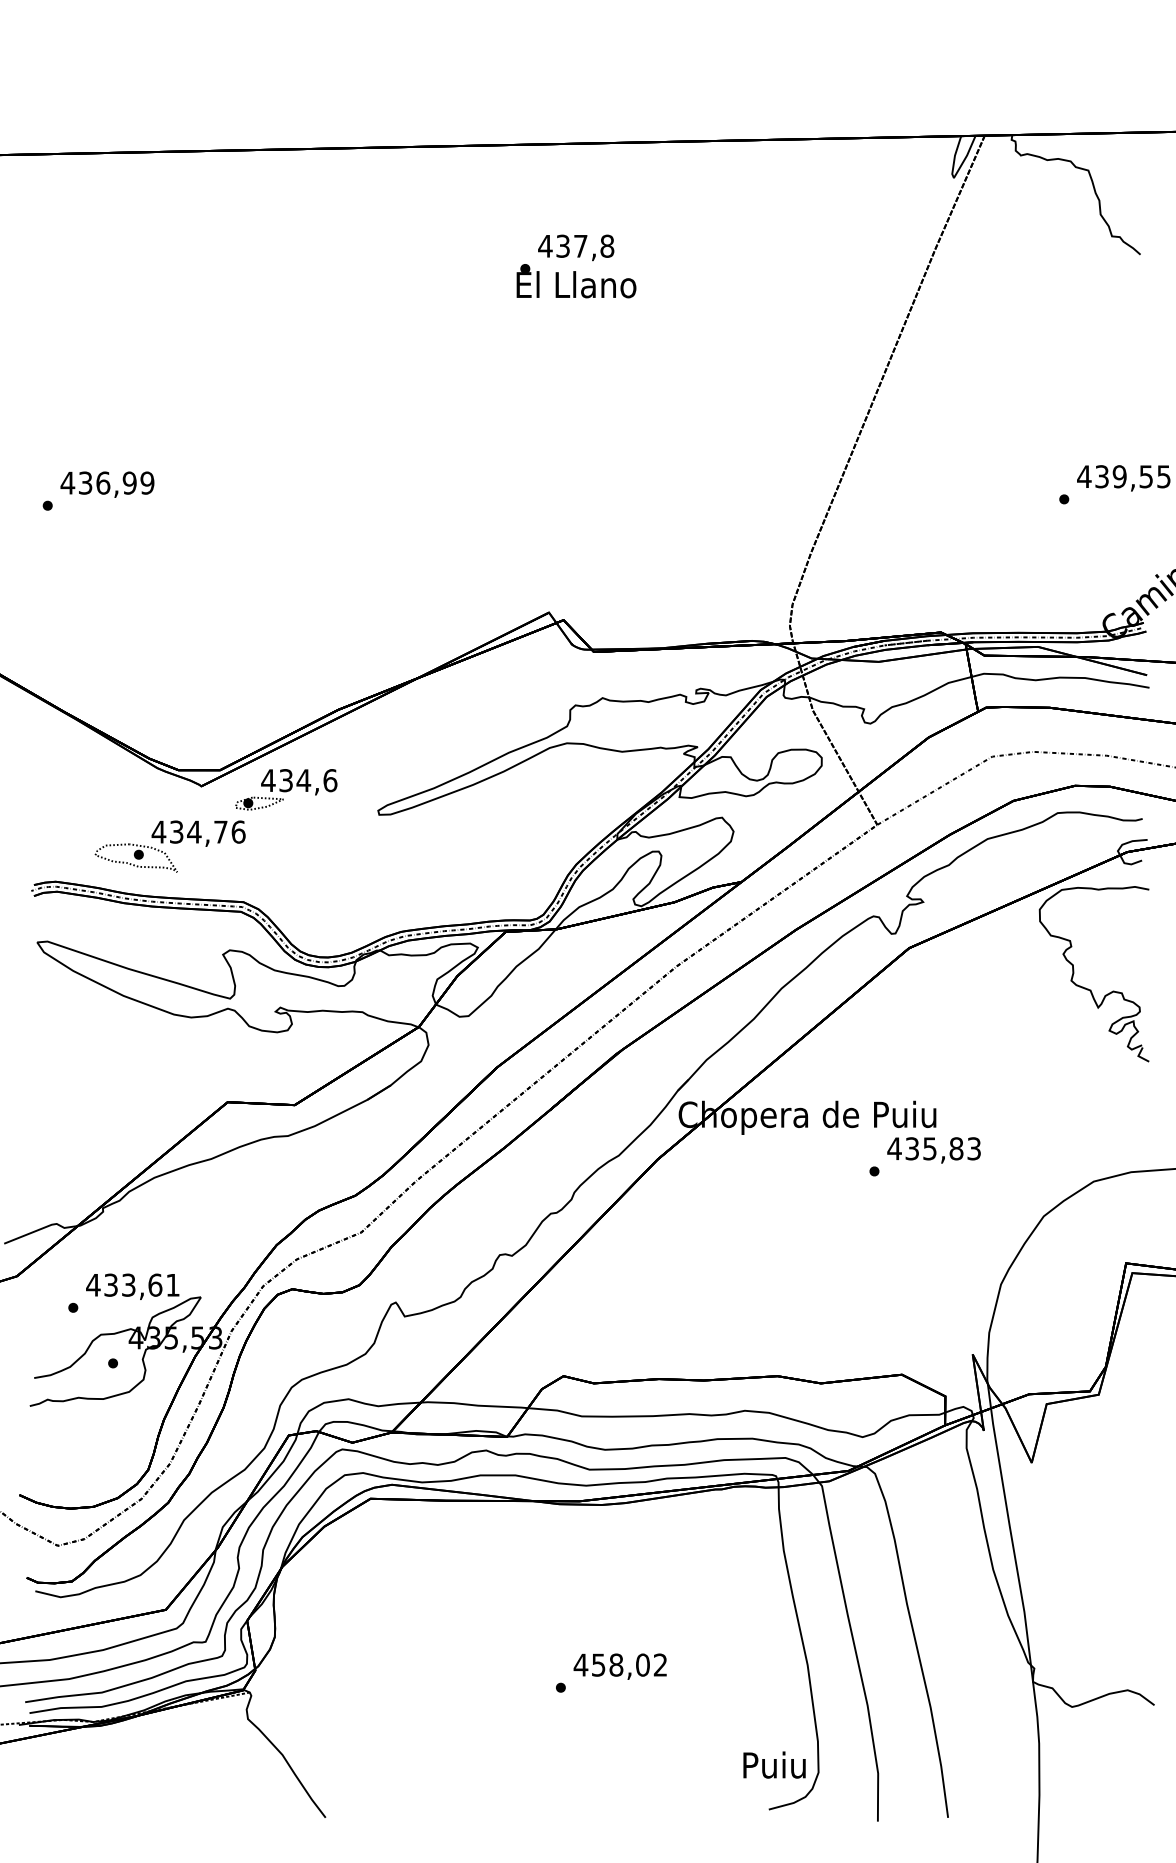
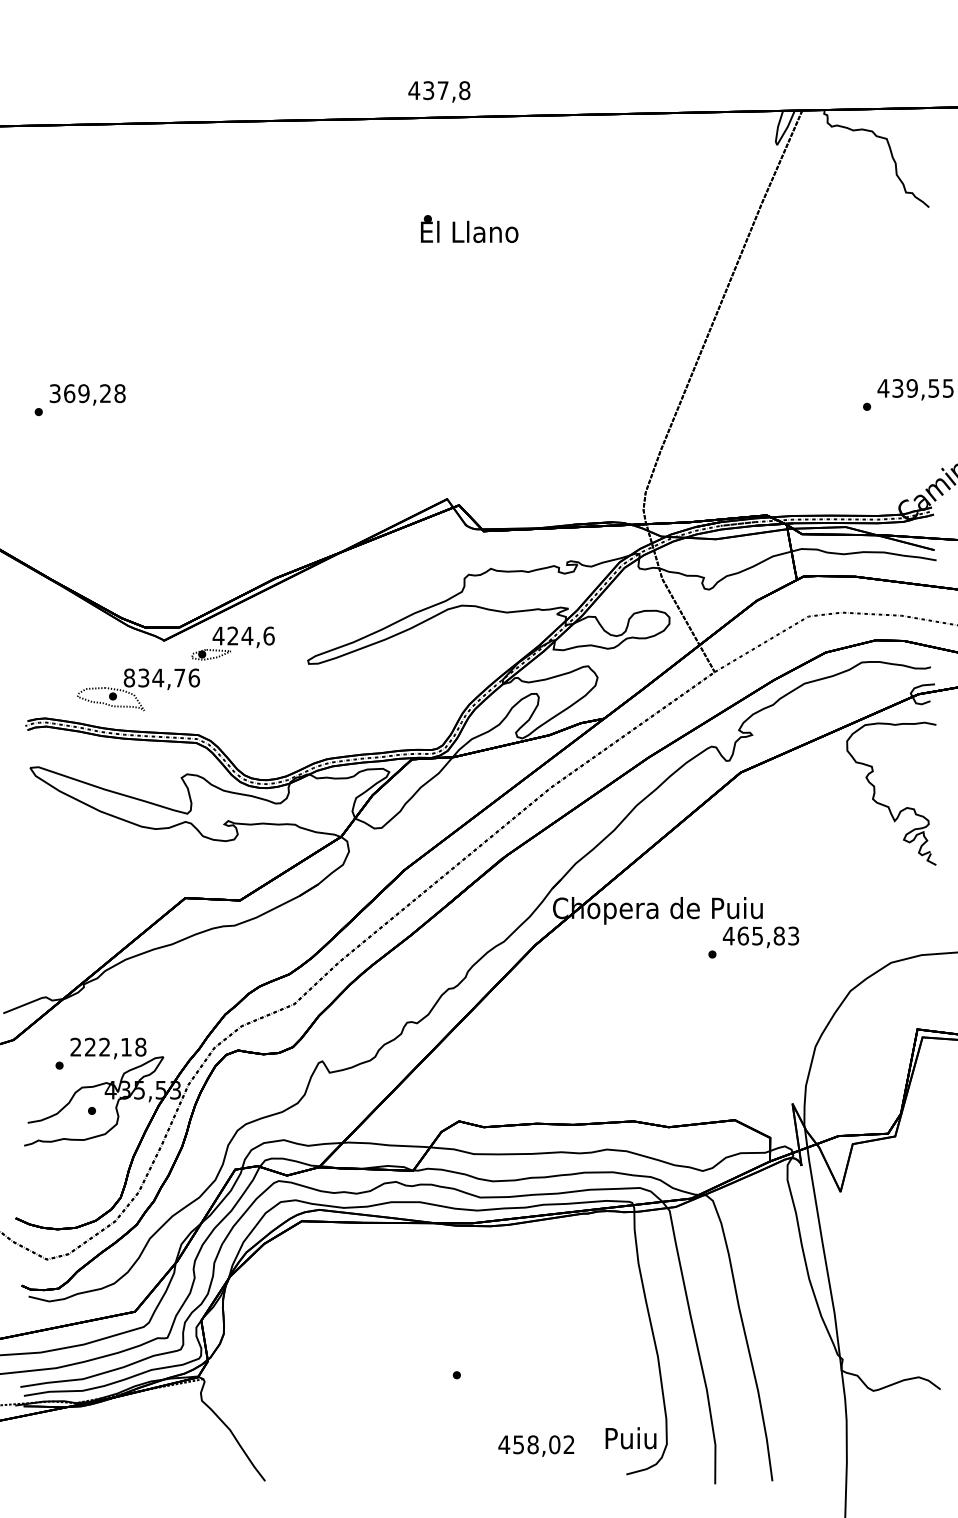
text: (576, 247) -> (439, 91), moved
text: (107, 482) -> (87, 393), 436,99 -> 369,28
text: (285, 781) -> (232, 636), 434,6 -> 424,6
text: (159, 831) -> (129, 677), 434,76 -> 834,76
text: (912, 1148) -> (743, 935), 435,83 -> 465,83
text: (133, 1284) -> (108, 1046), 433,61 -> 222,18
text: (620, 1665) -> (536, 1445), moved

